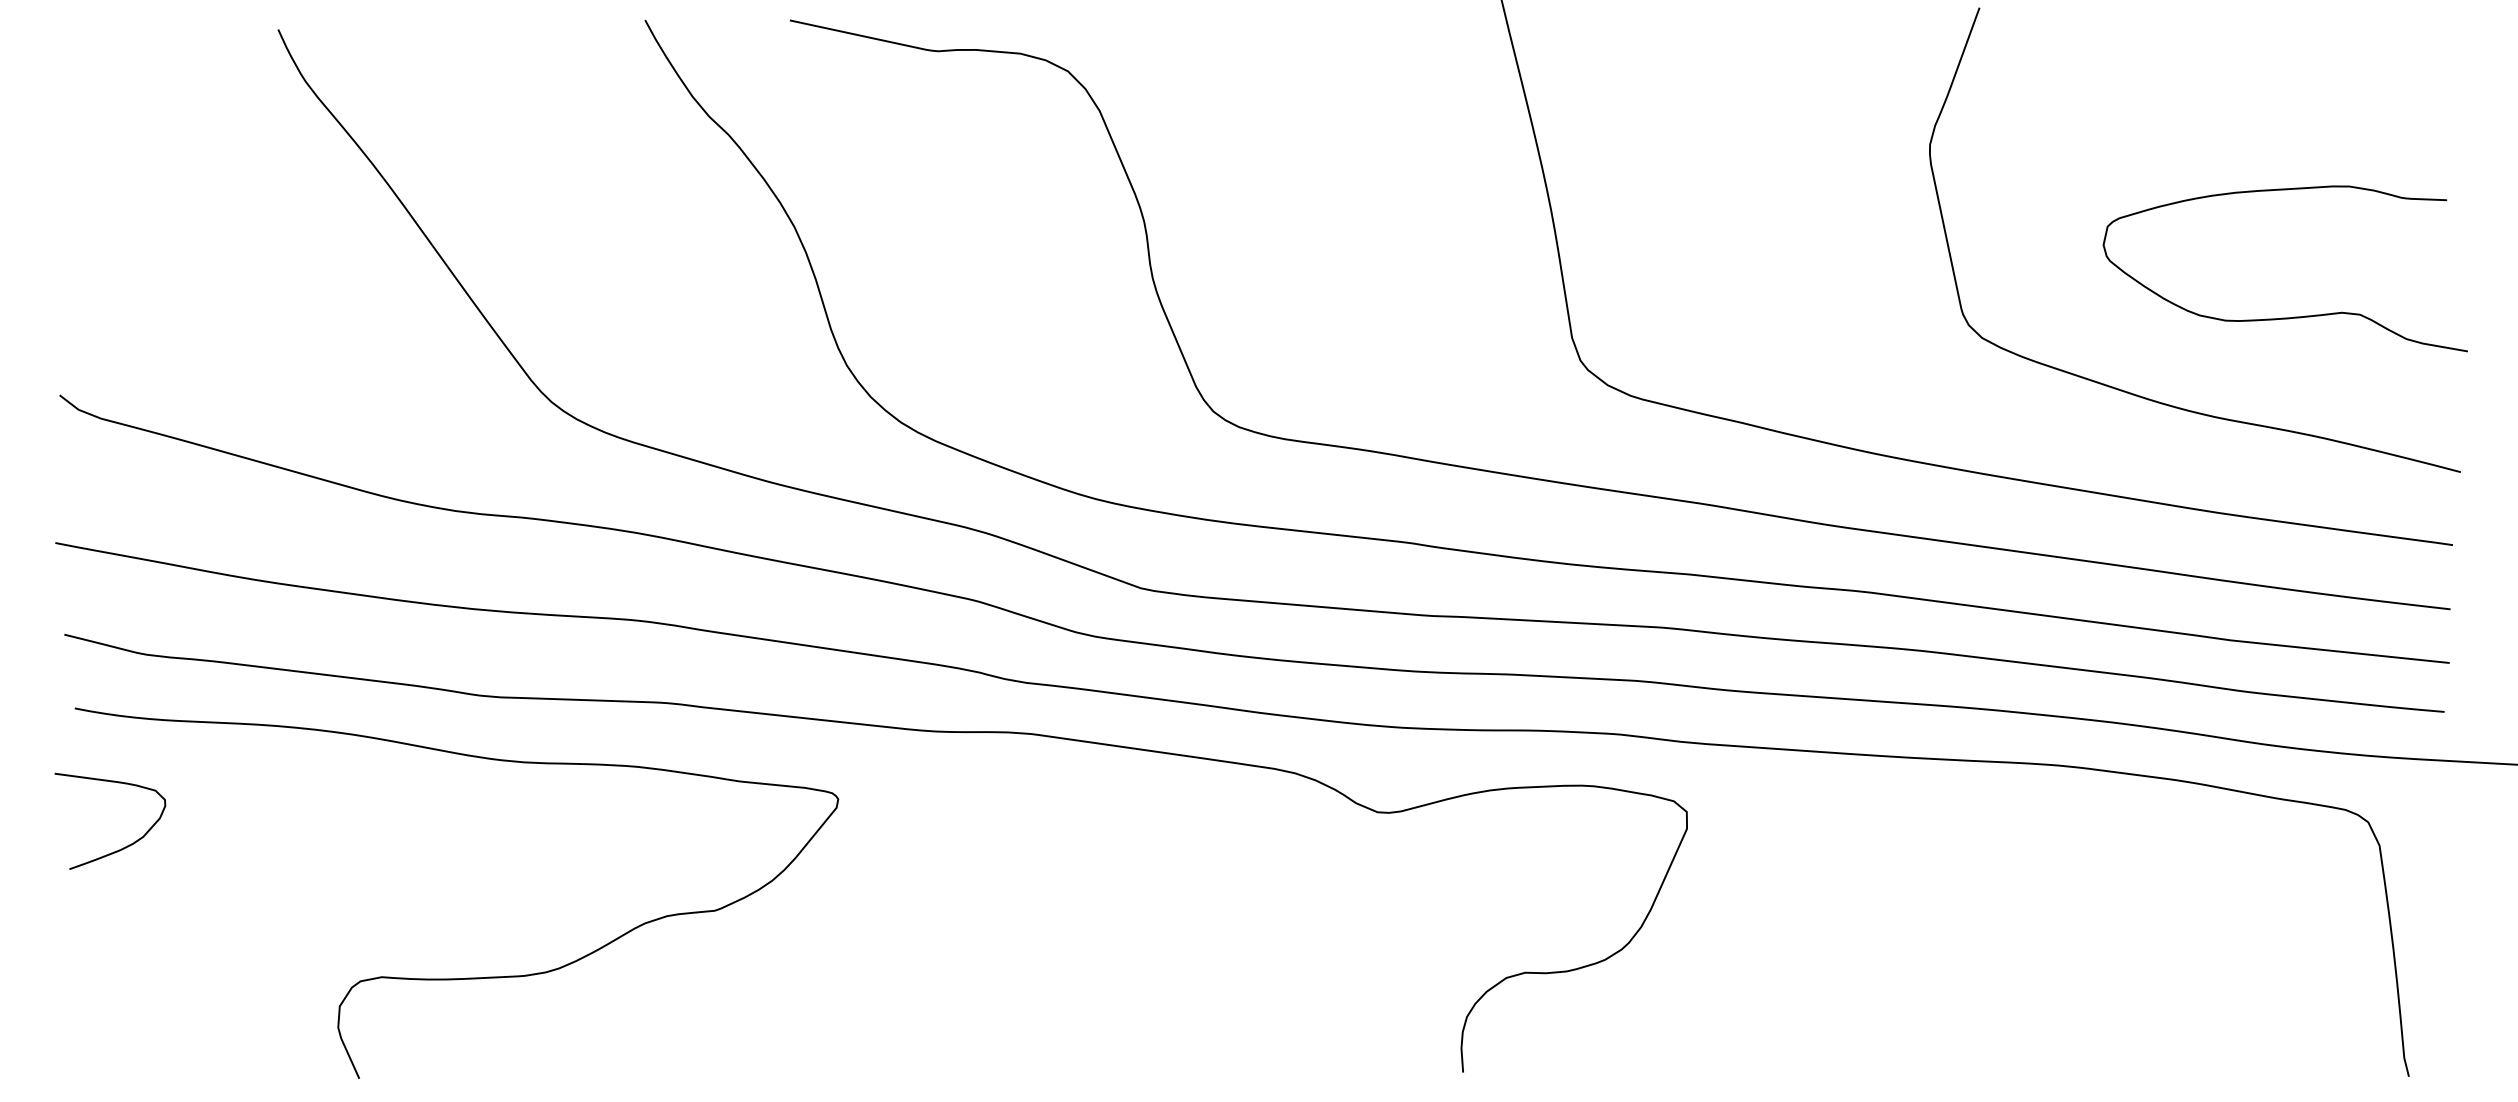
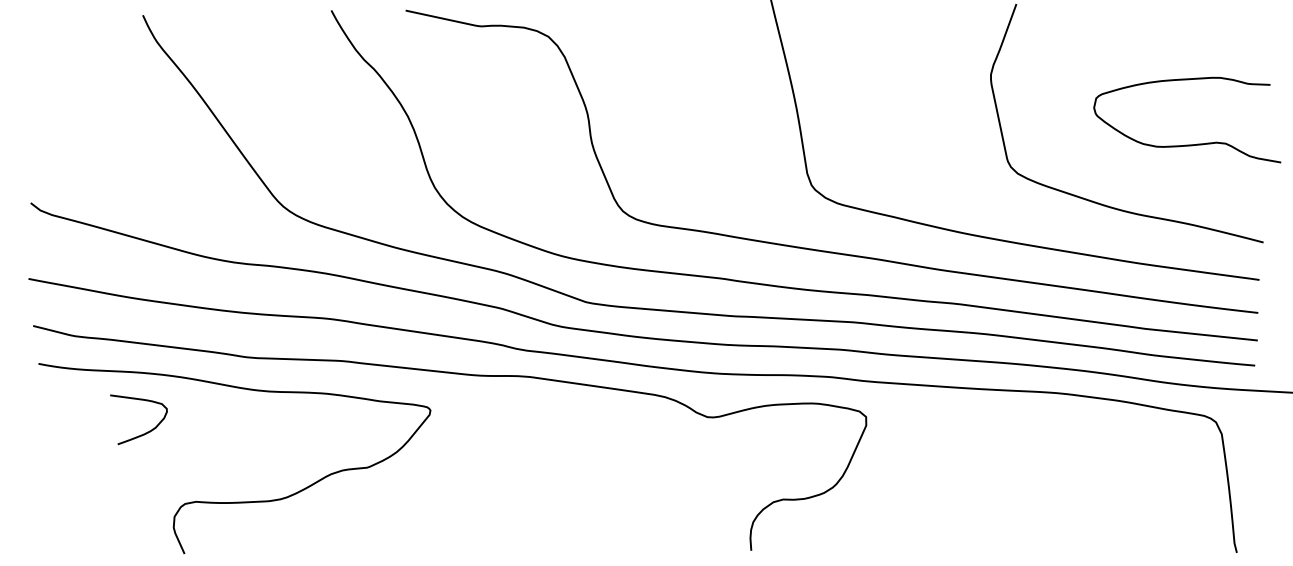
curve: (2285, 316) -> (1187, 144), moved
curve: (123, 846) -> (145, 432), moved

